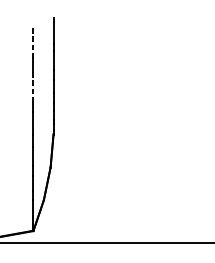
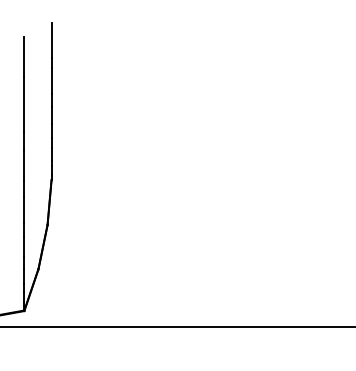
line: (33, 43) -> (24, 57), dashed -> solid
line: (33, 85) -> (24, 114), dashed -> solid

